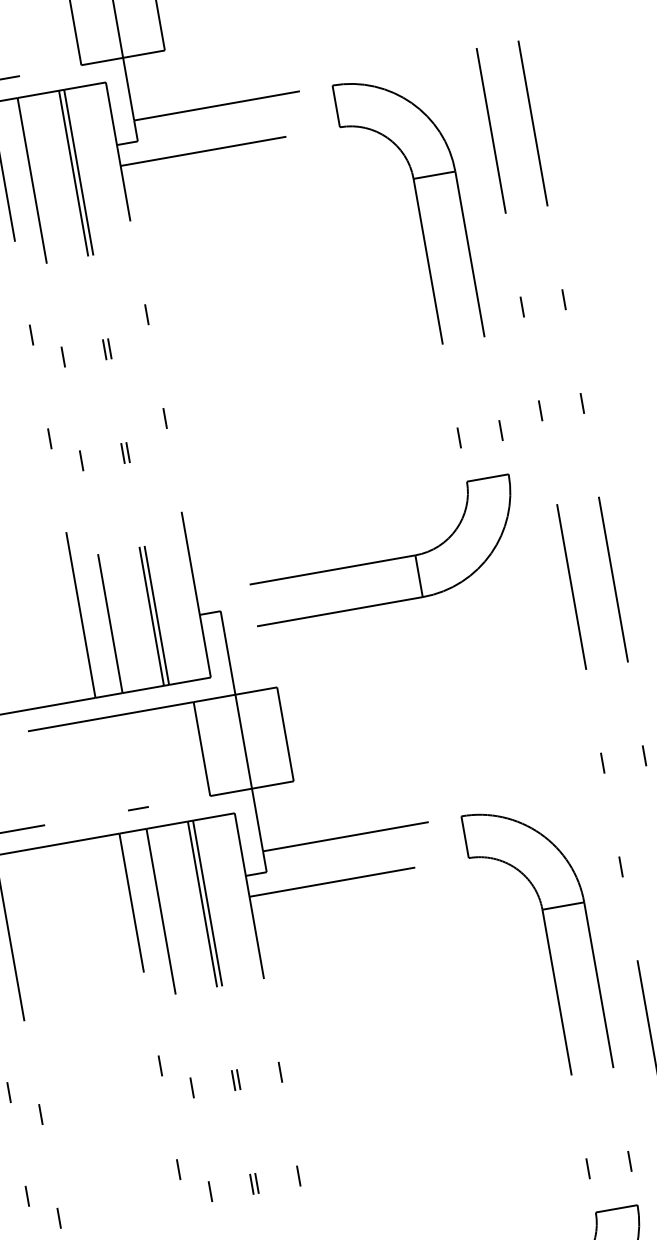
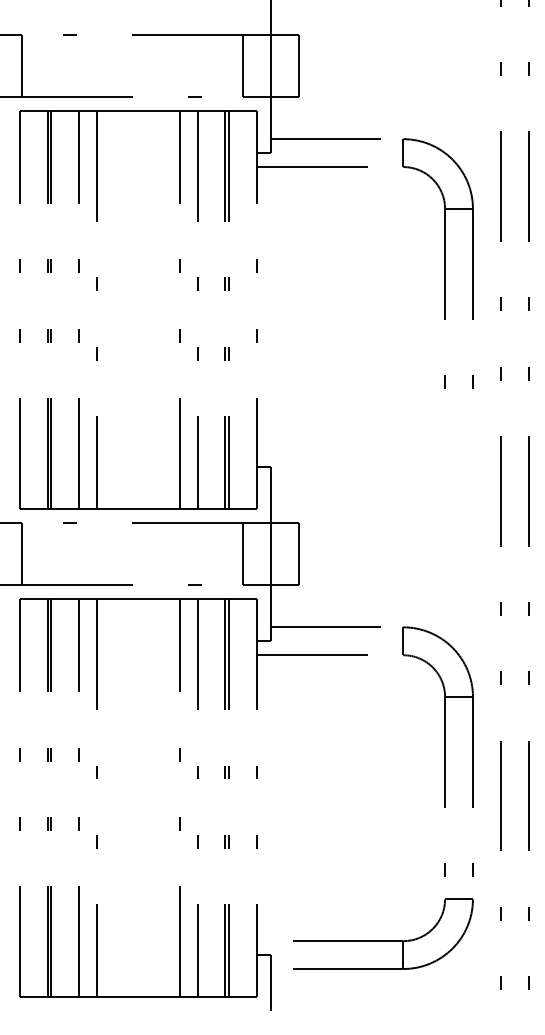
part: (385, 559) -> (383, 452), removed

